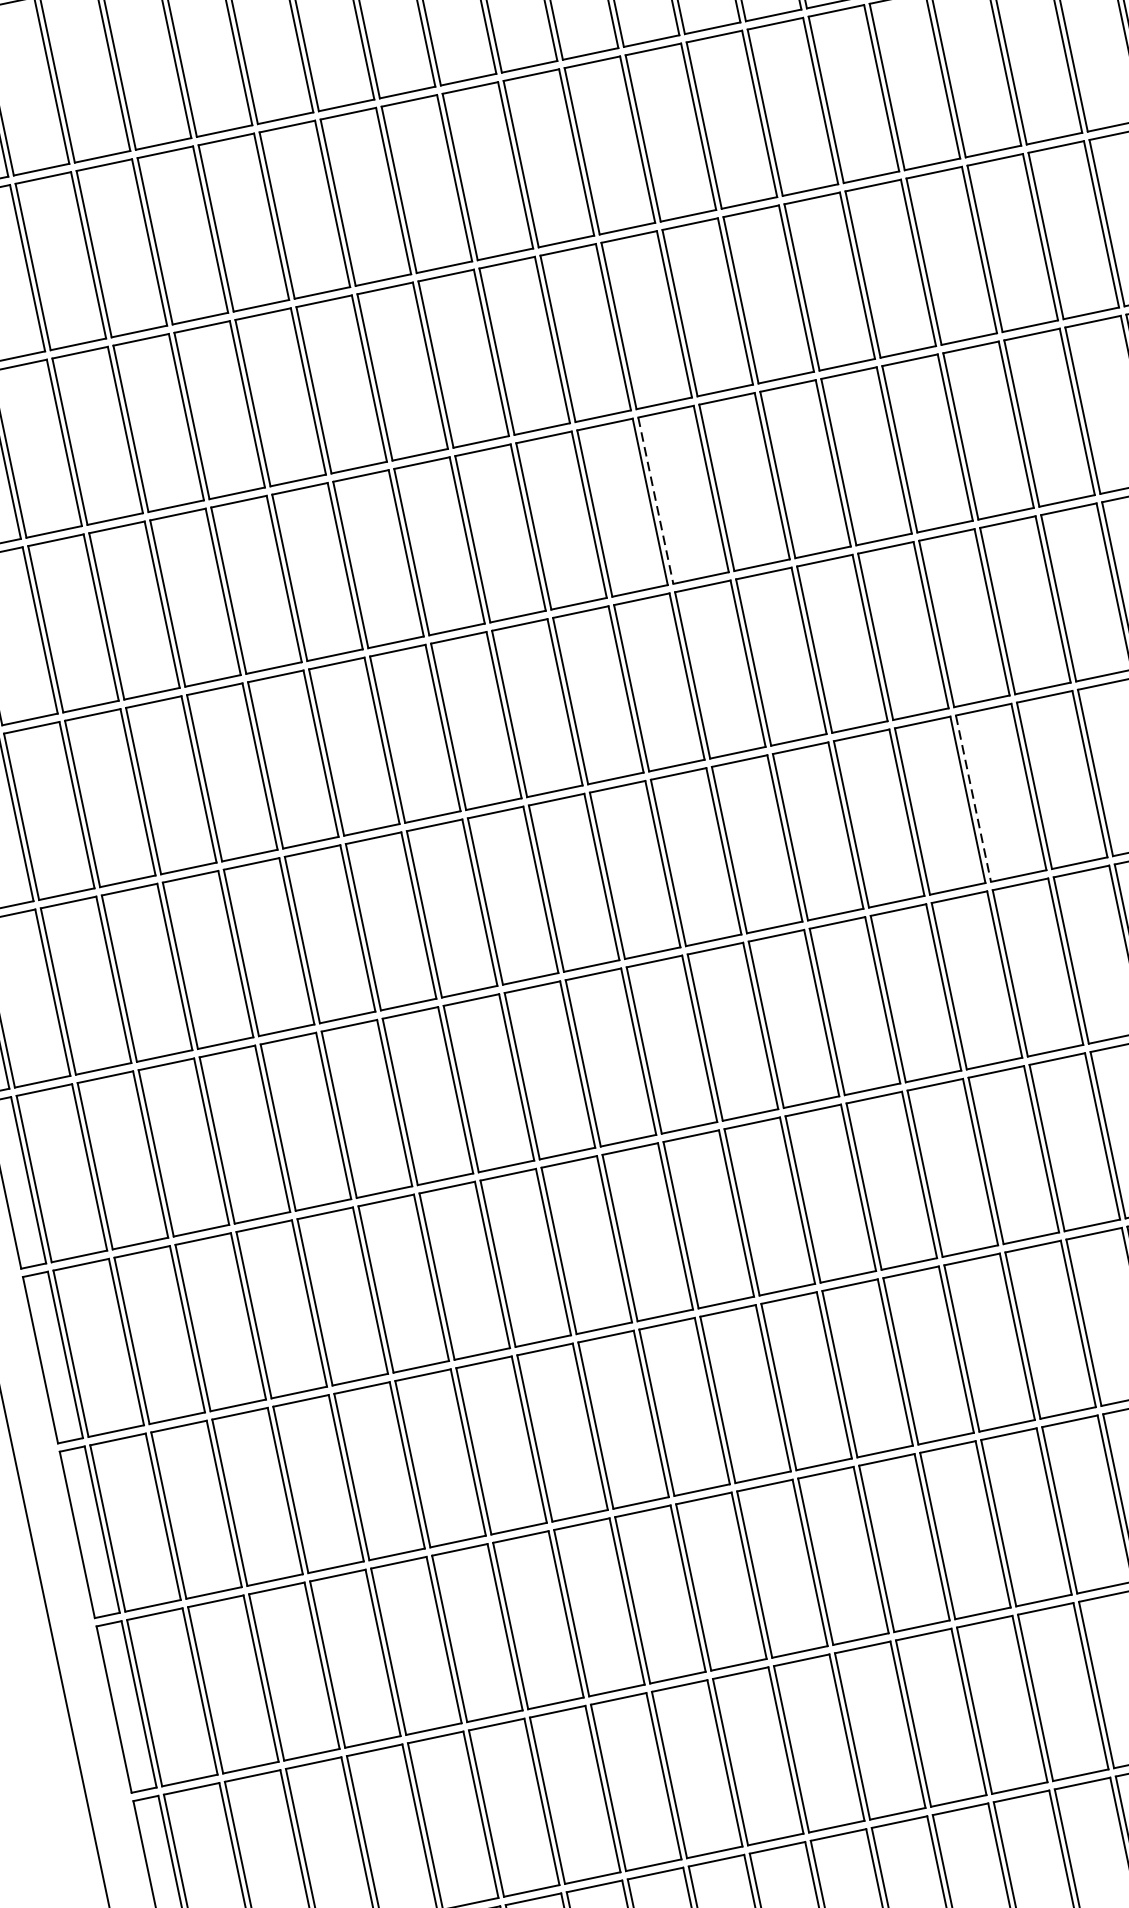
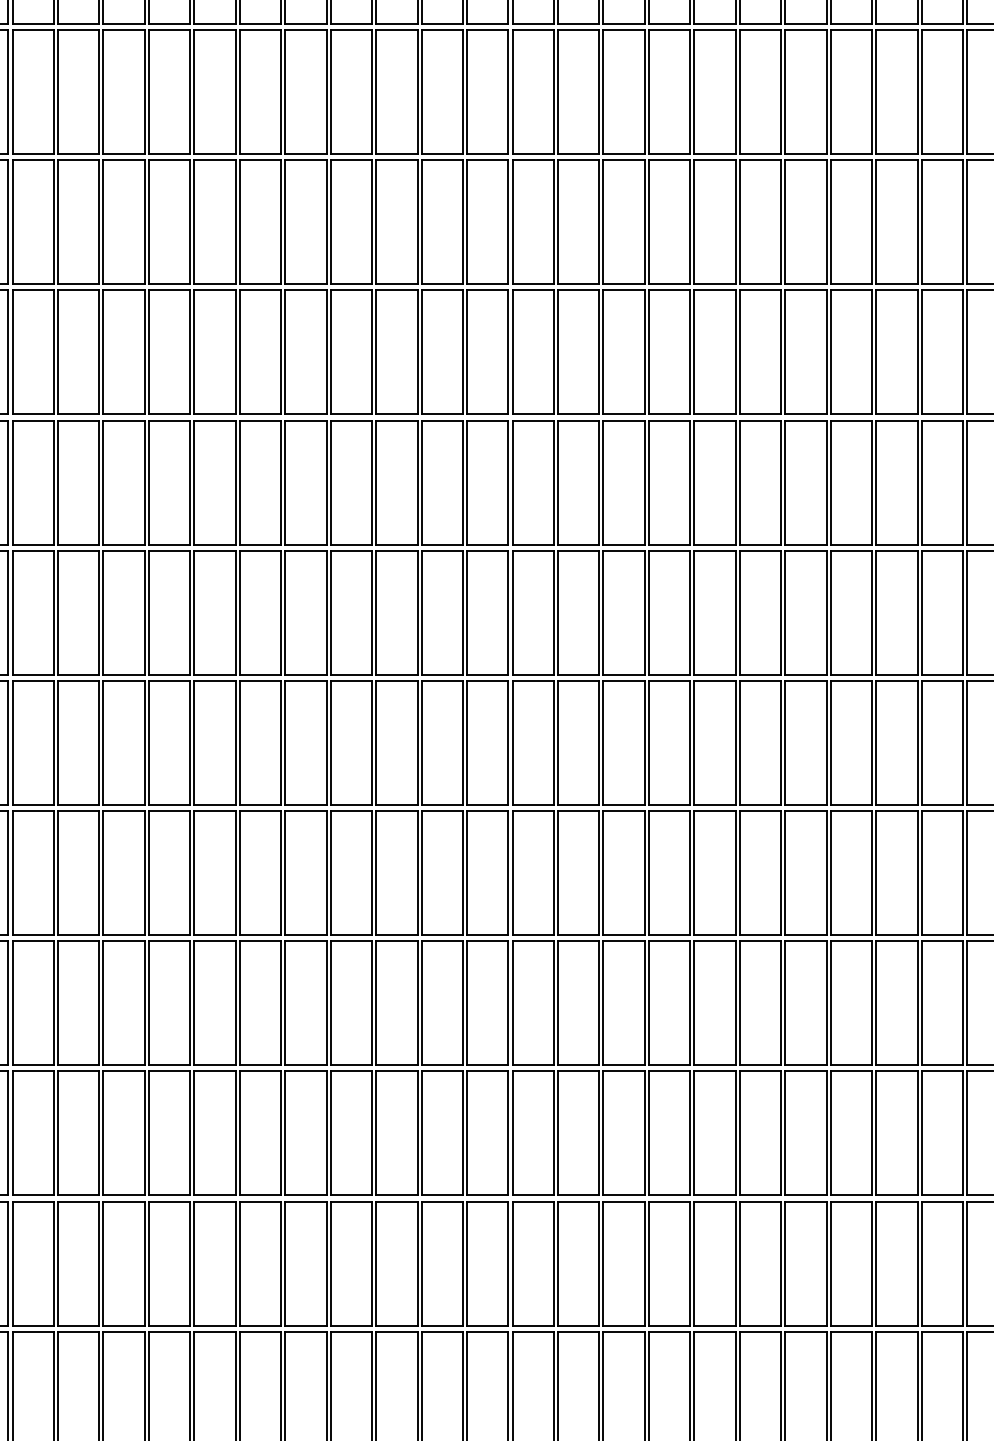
line: (655, 500) -> (512, 482), dashed -> solid
line: (973, 798) -> (694, 742), dashed -> solid

